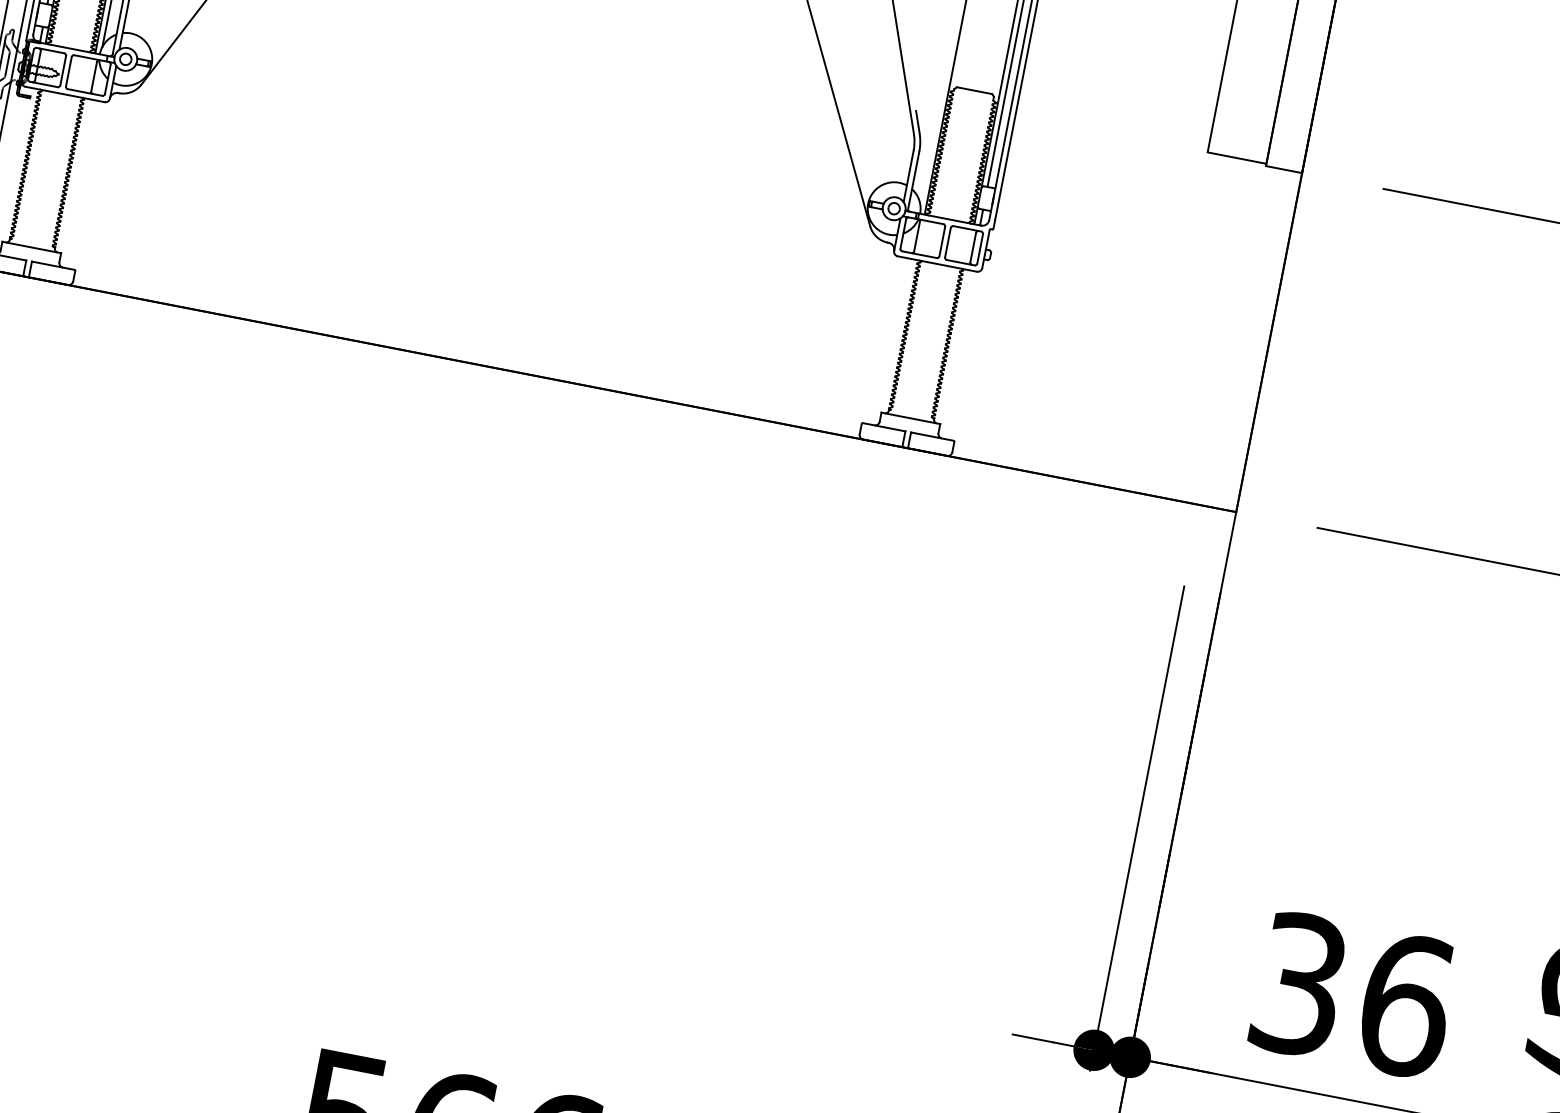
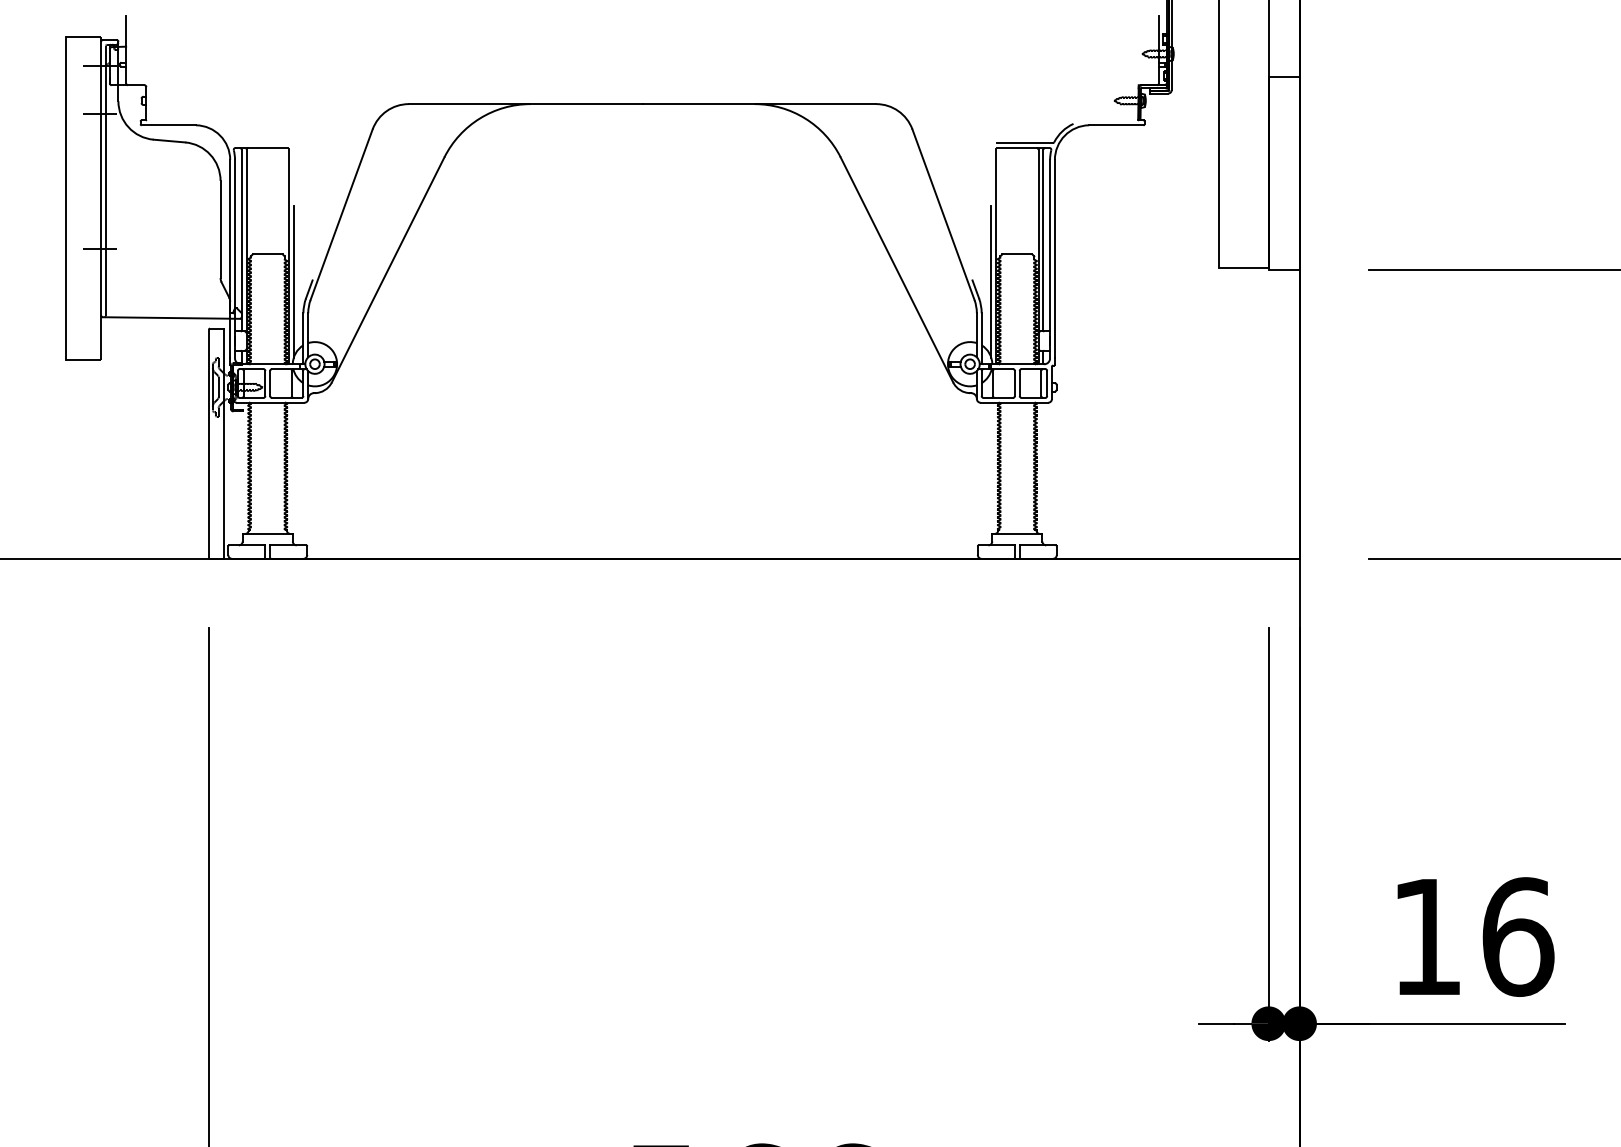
line: (938, 116) -> (991, 281), added
text: (1300, 984) -> (1427, 936), 36 -> 16

